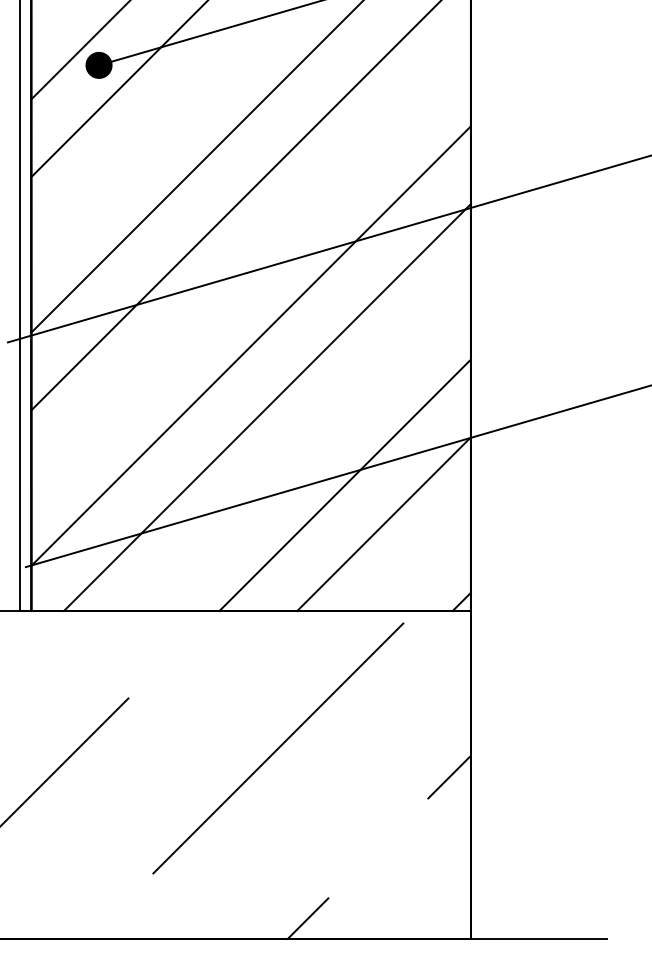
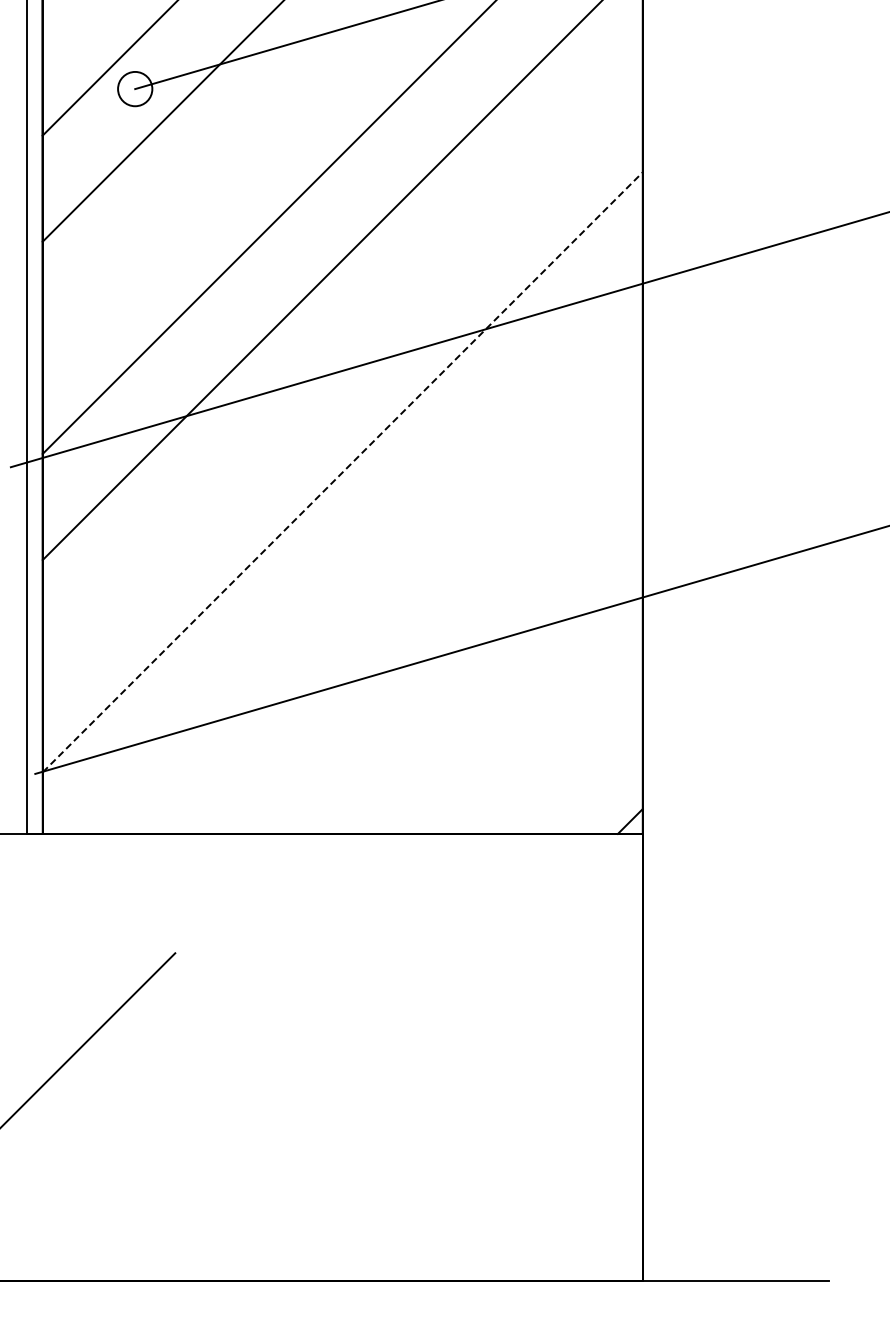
fill: (99, 64) -> (135, 88), removed
line: (251, 345) -> (343, 471), solid -> dashed
line: (267, 407) -> (364, 555), removed
line: (344, 484) -> (470, 661), removed
line: (383, 523) -> (523, 714), removed
line: (278, 748) -> (379, 1021), removed
line: (449, 777) -> (613, 1060), removed
line: (308, 918) -> (420, 1253), removed

